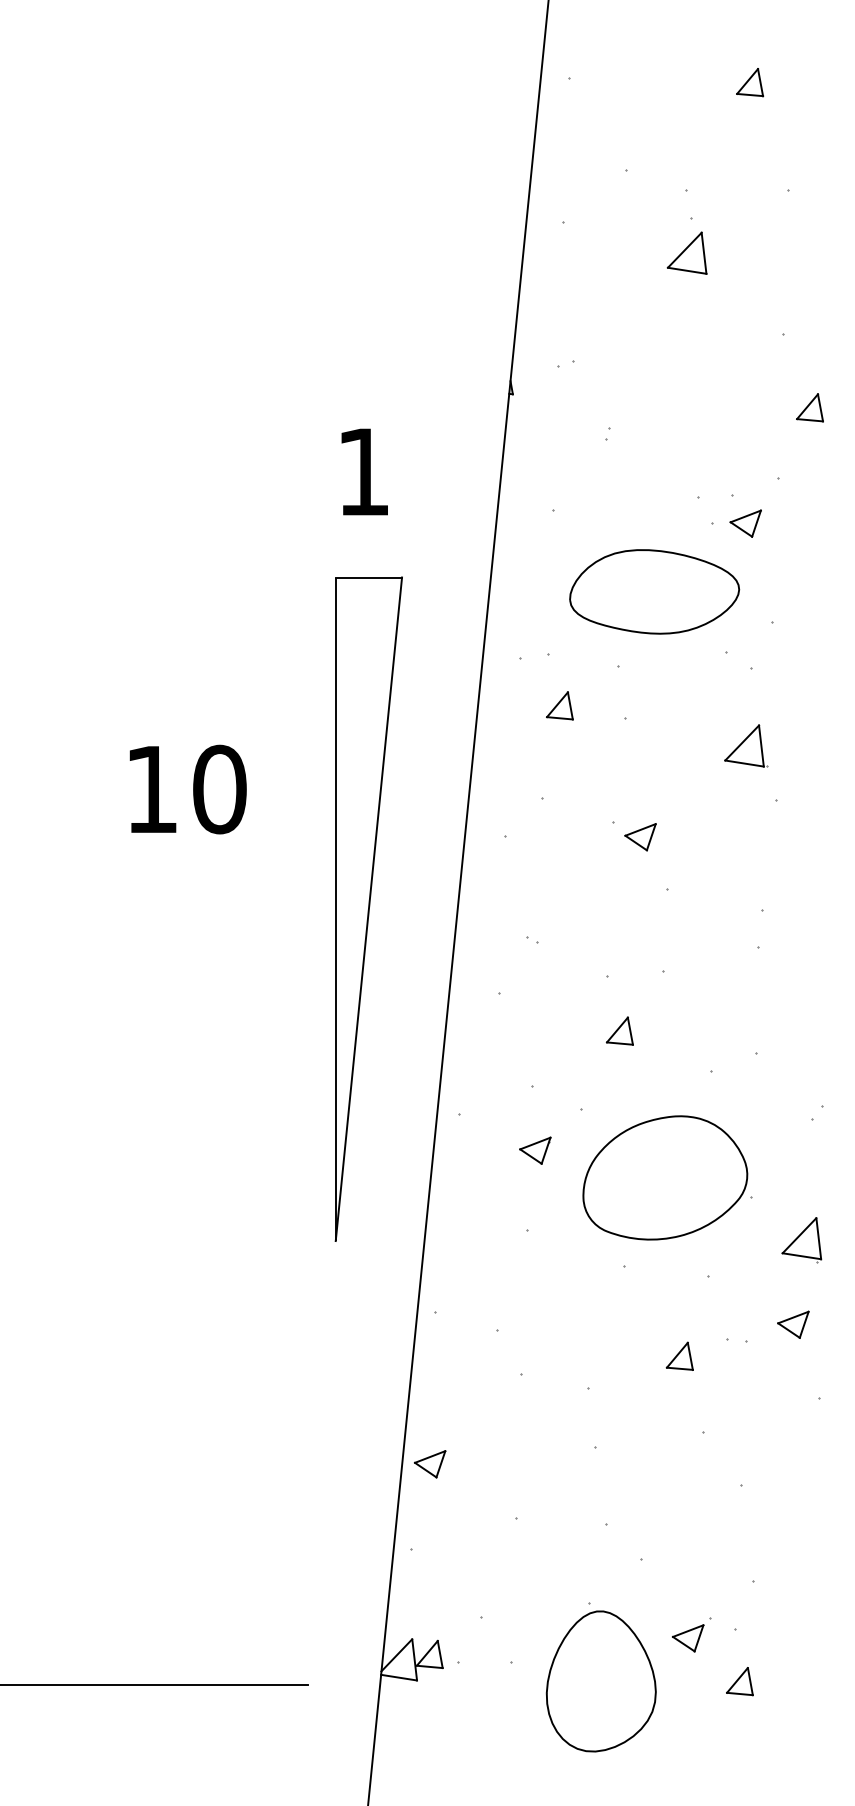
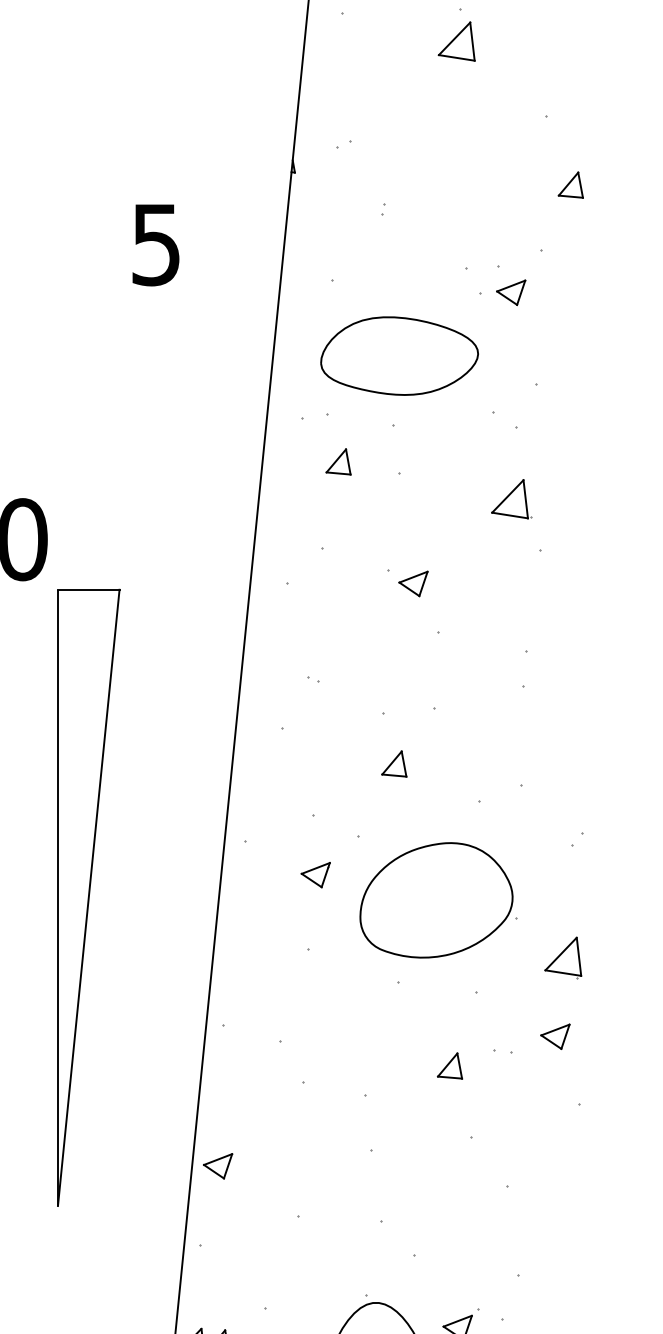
text: (363, 472) -> (156, 245), 1 -> 5
part: (654, 591) -> (399, 355), moved
part: (368, 908) -> (88, 897), moved

